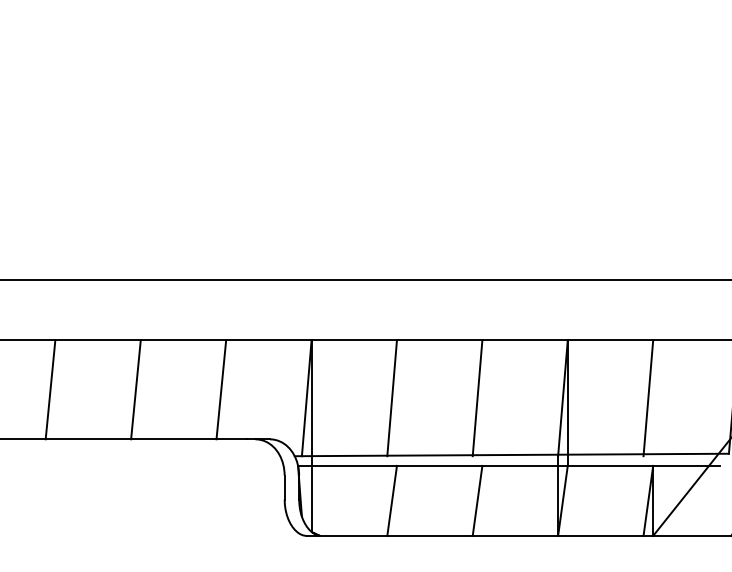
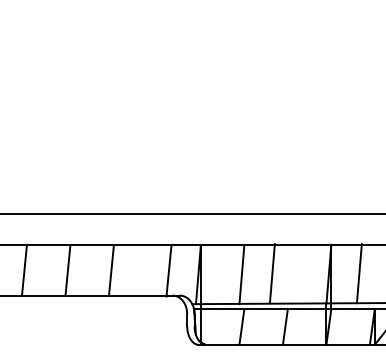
line: (220, 390) -> (168, 271), moved
line: (475, 397) -> (271, 273), moved
line: (646, 397) -> (358, 273), moved

